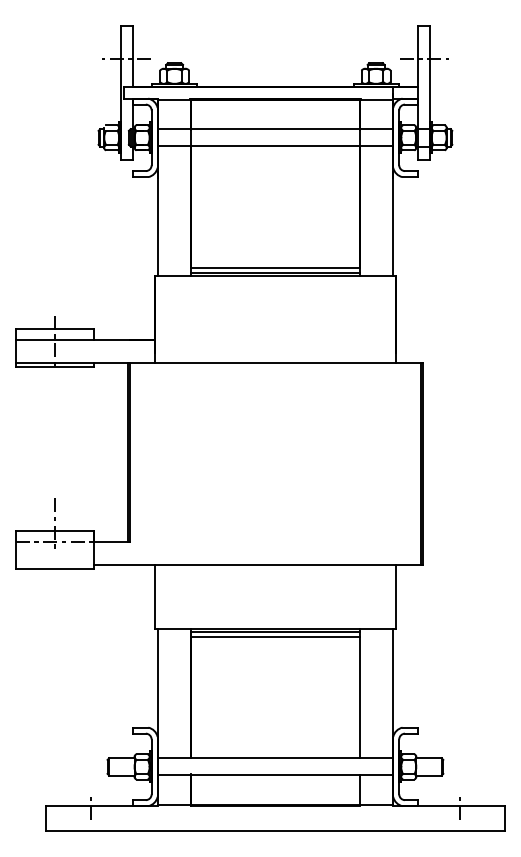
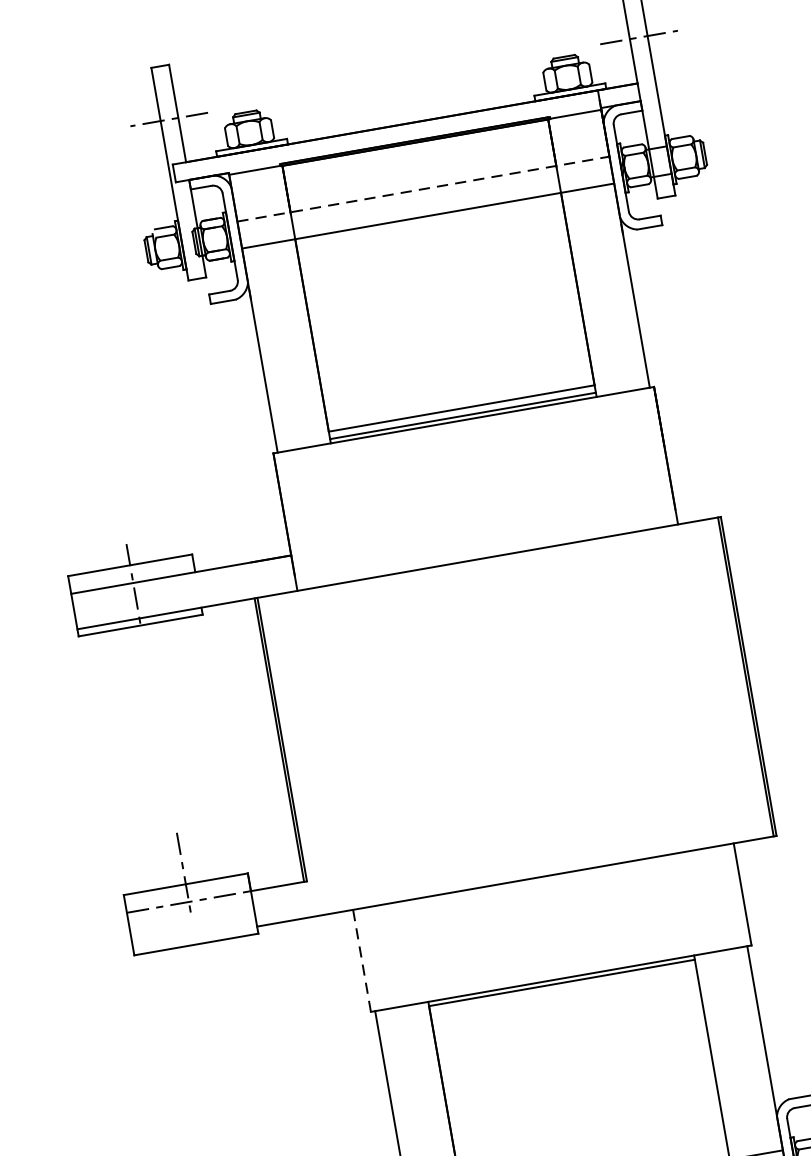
line: (275, 129) -> (423, 189), solid -> dashed
line: (154, 596) -> (361, 960), solid -> dashed
line: (275, 636) -> (563, 990), removed

